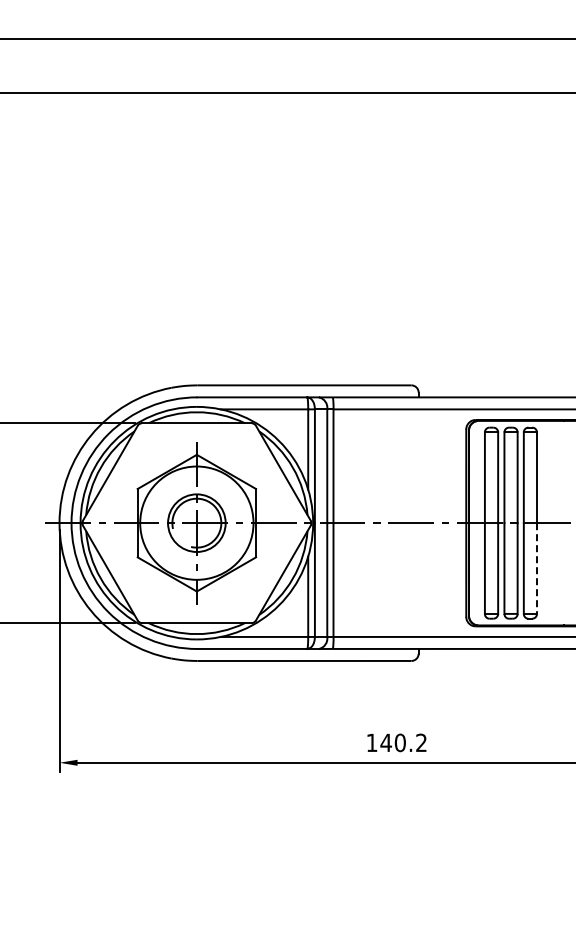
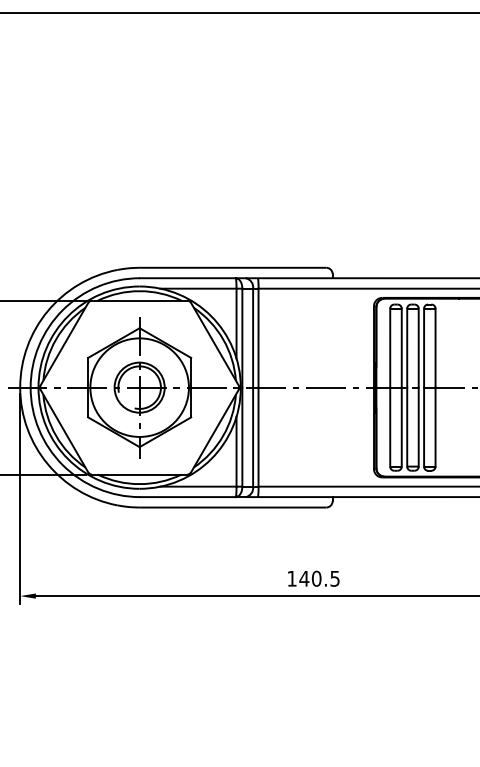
line: (536, 569) -> (435, 427), dashed -> solid
text: (421, 742) -> (335, 578), 140.2 -> 140.5

